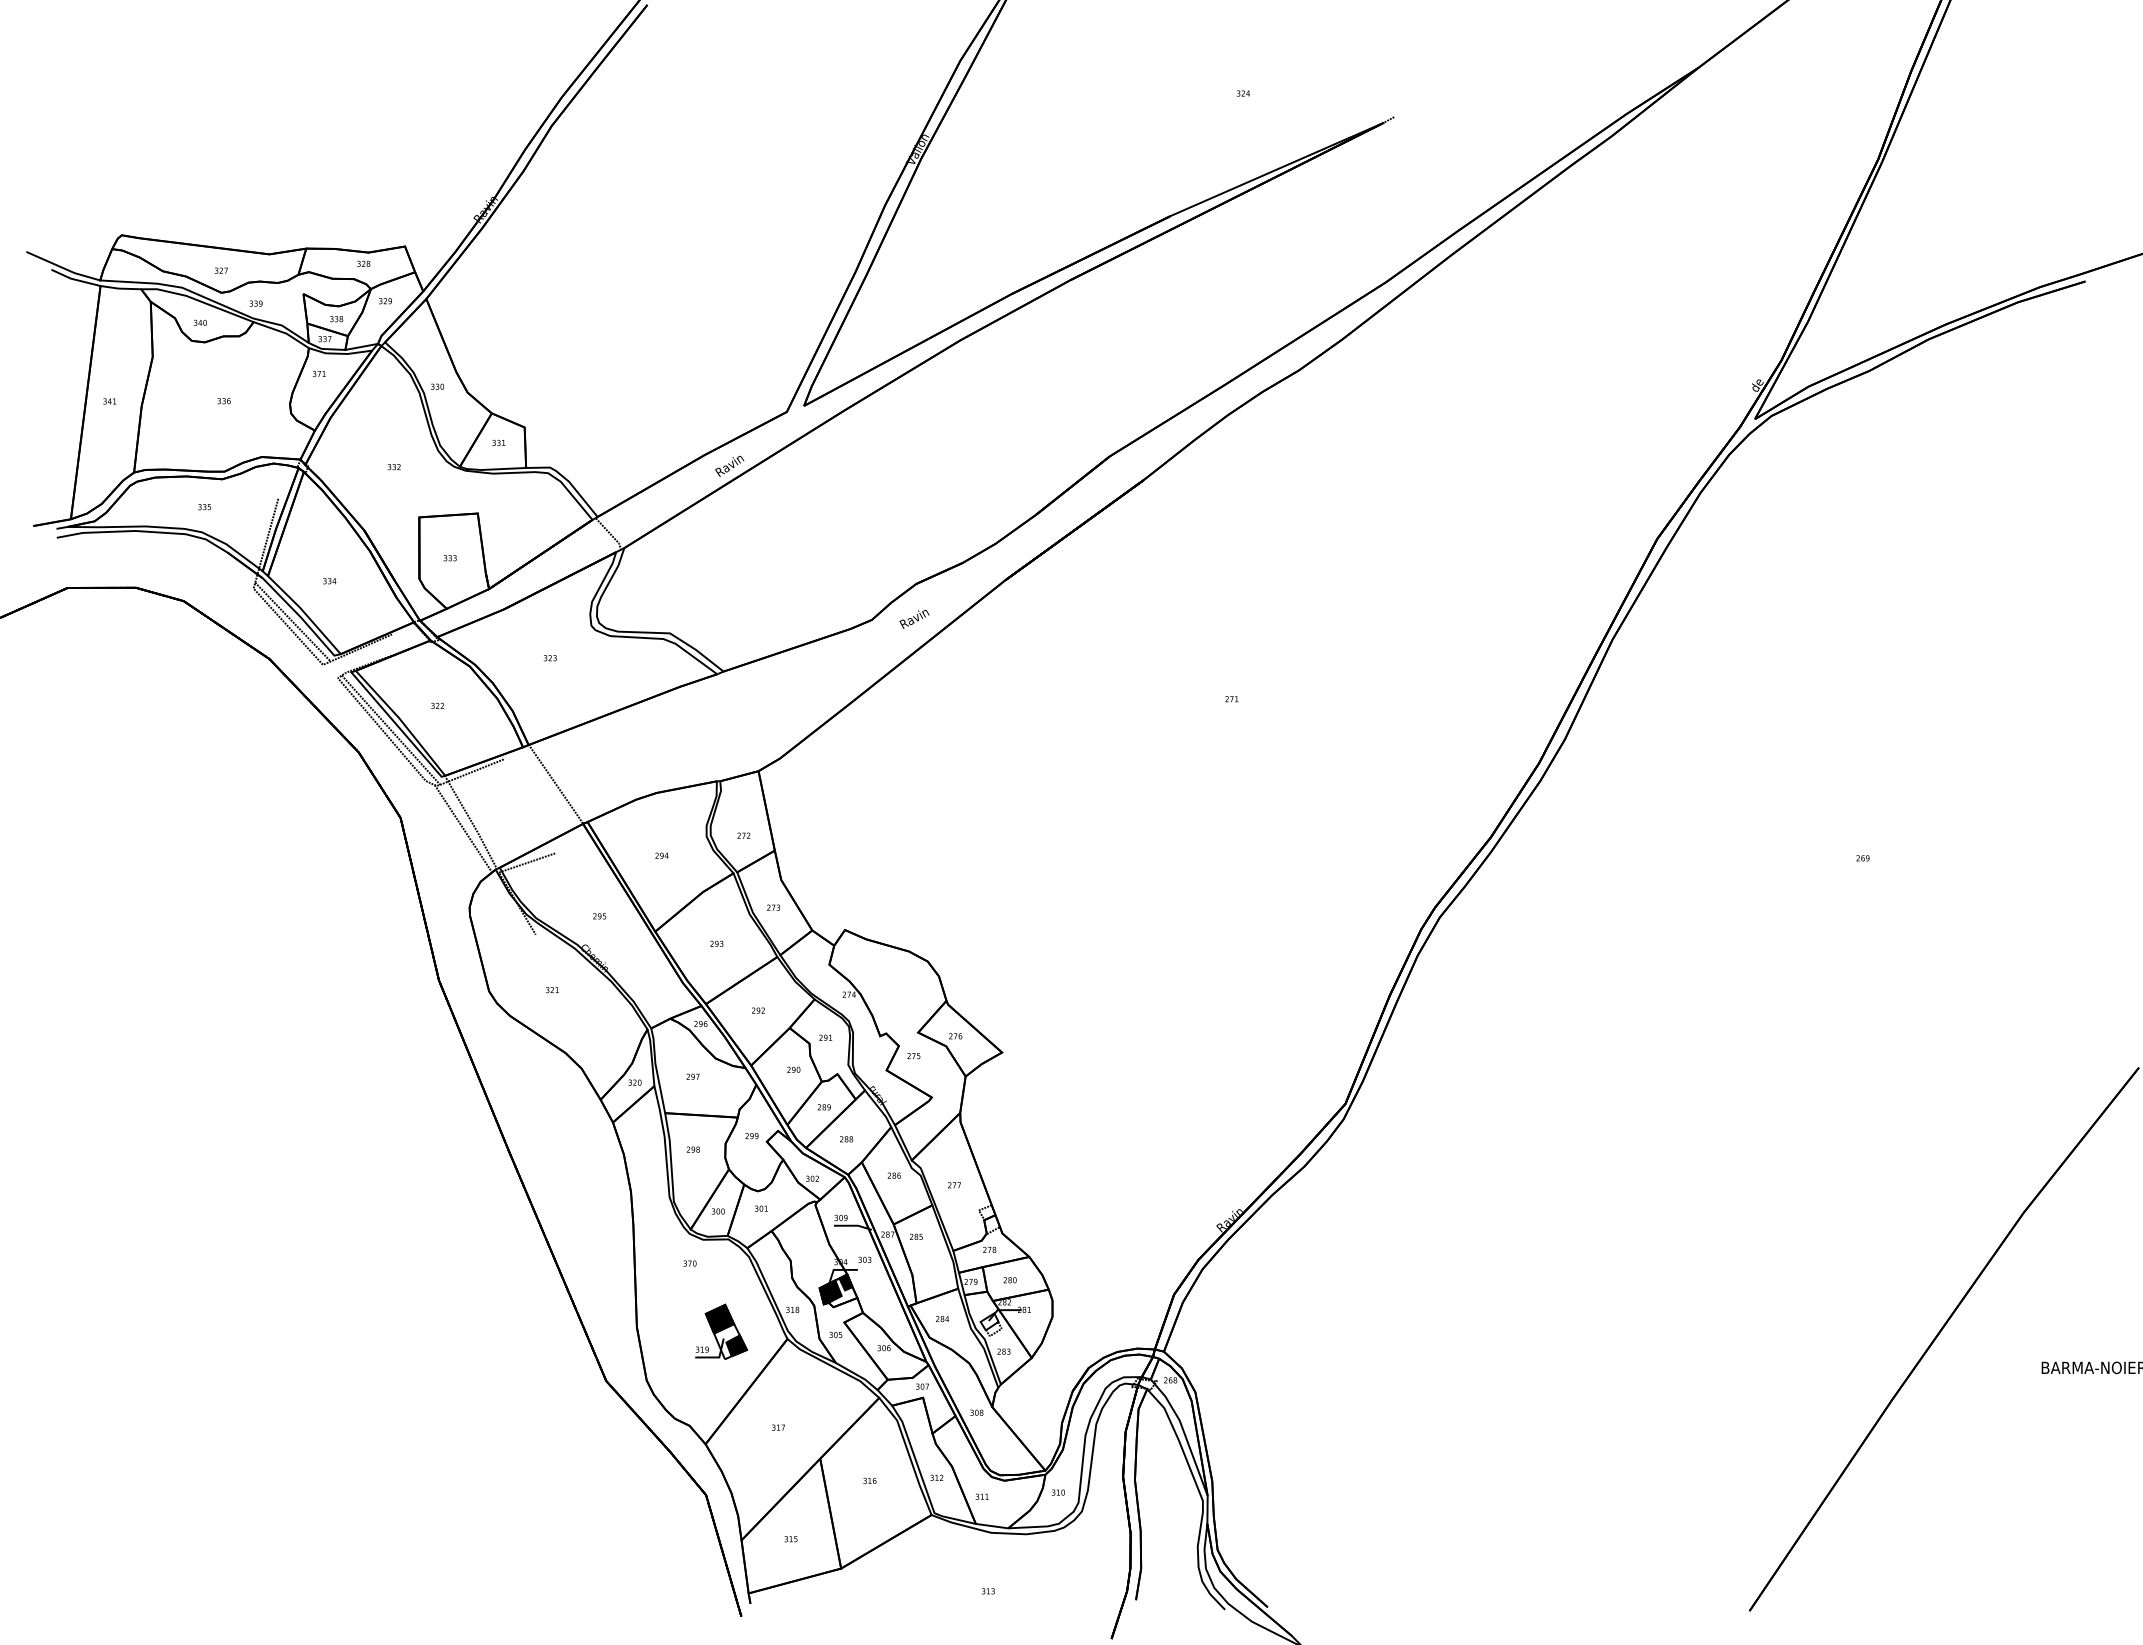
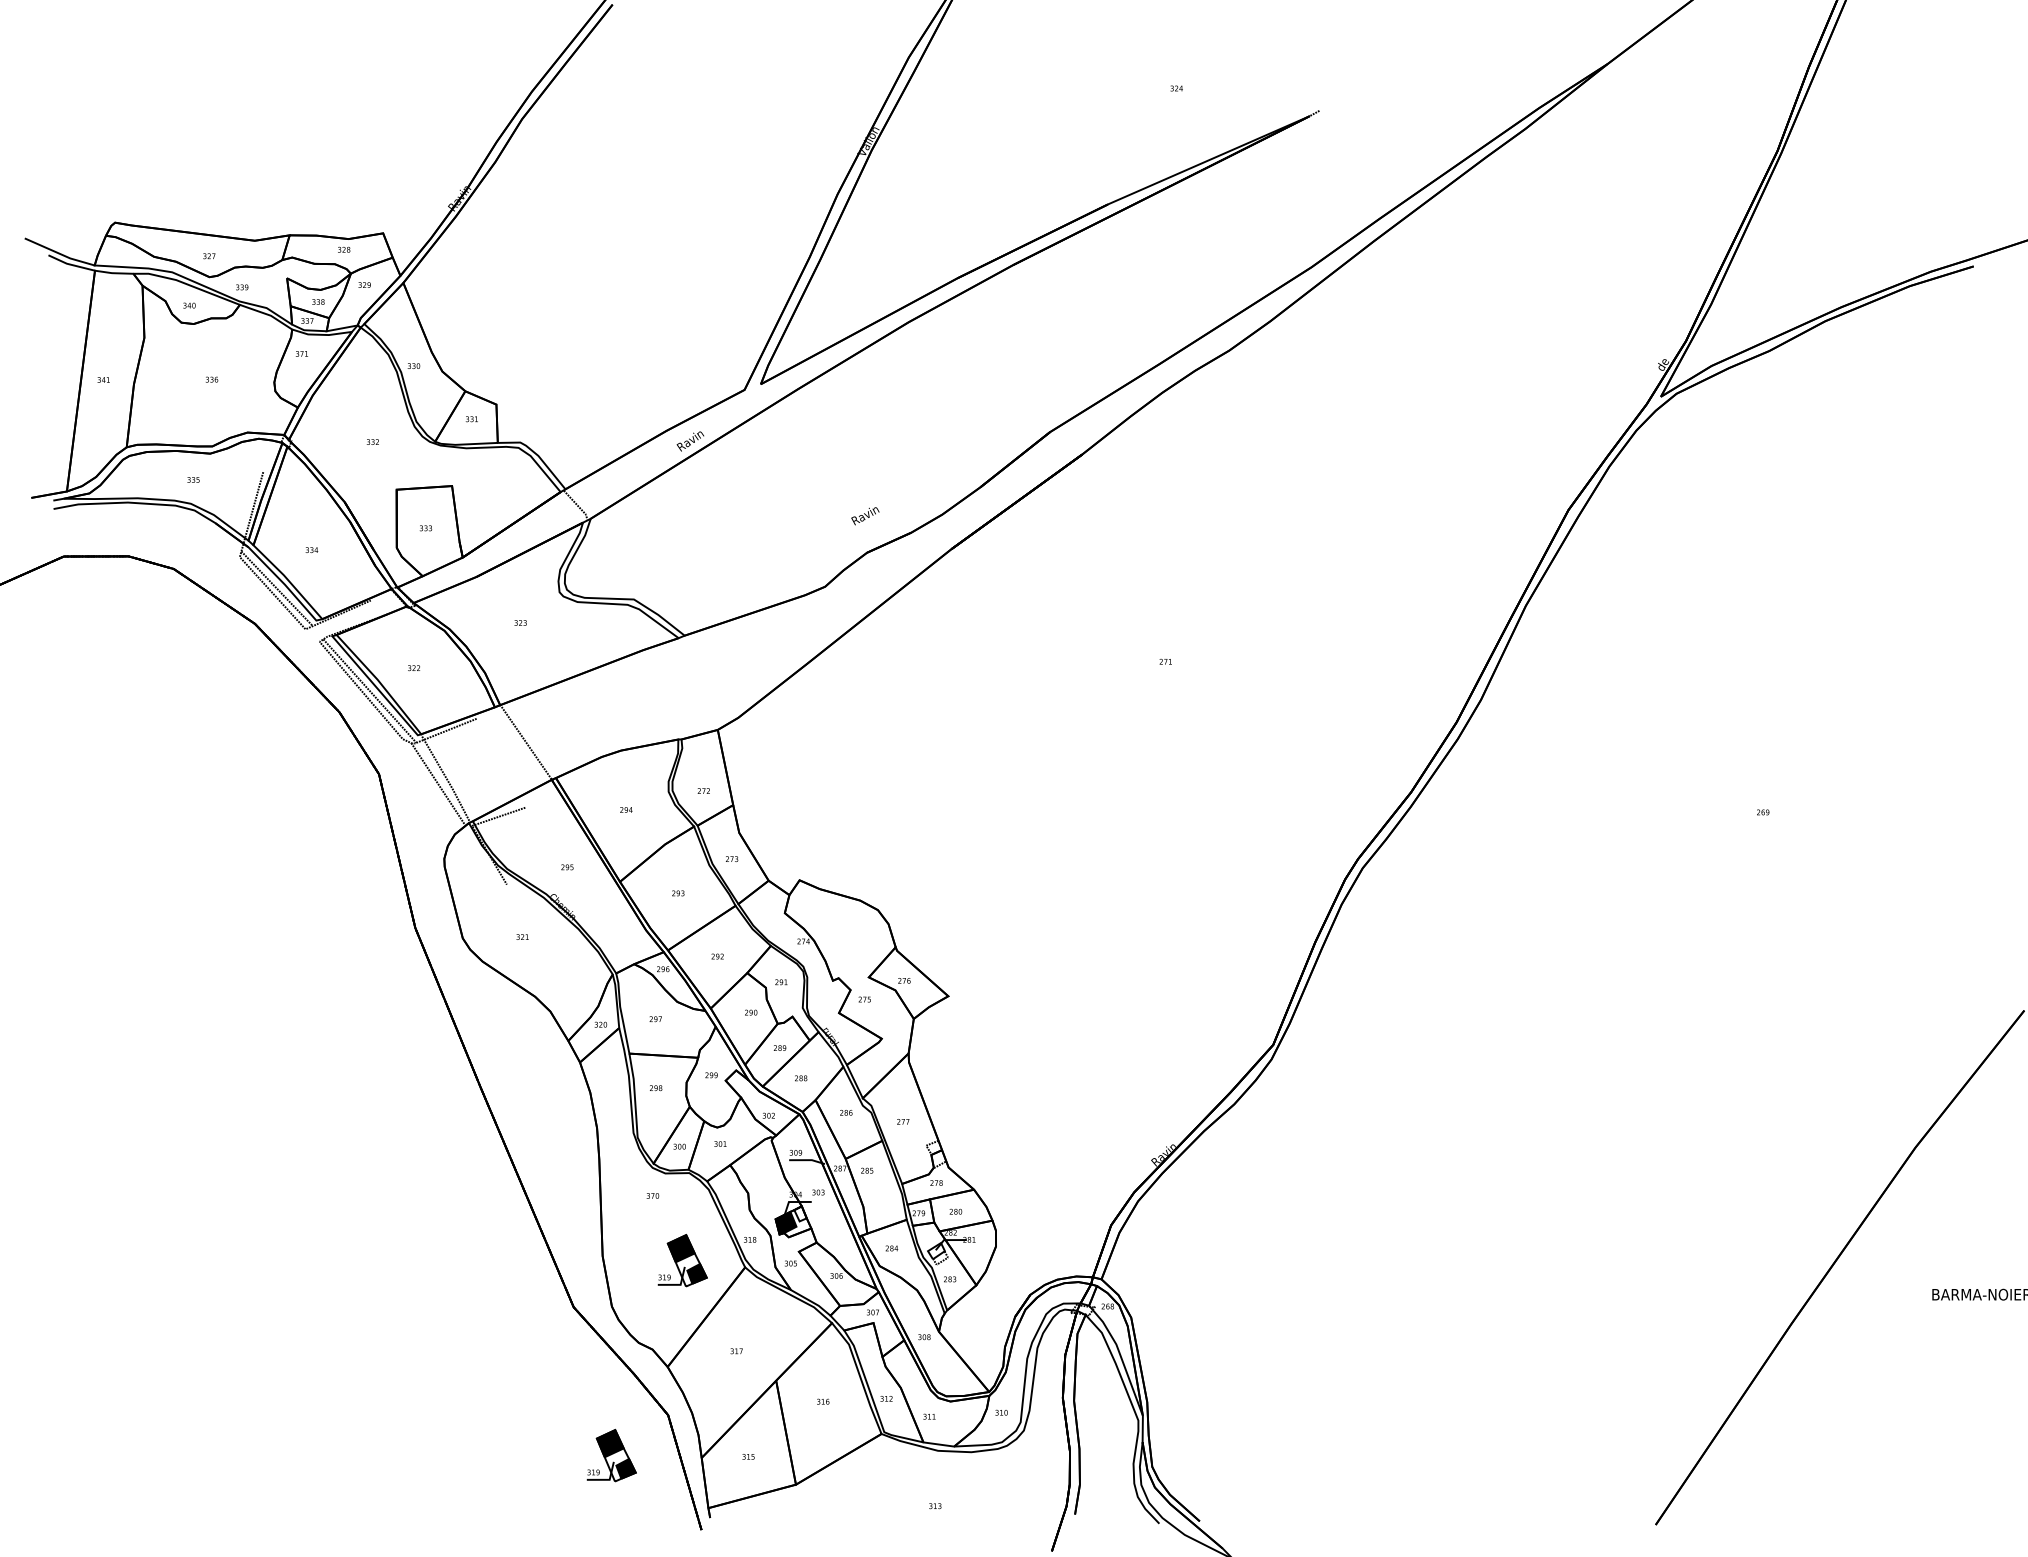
text: (914, 618) -> (865, 515), moved
fill: (845, 1282) -> (800, 1213), removed
part: (646, 1537) -> (611, 1455), added

